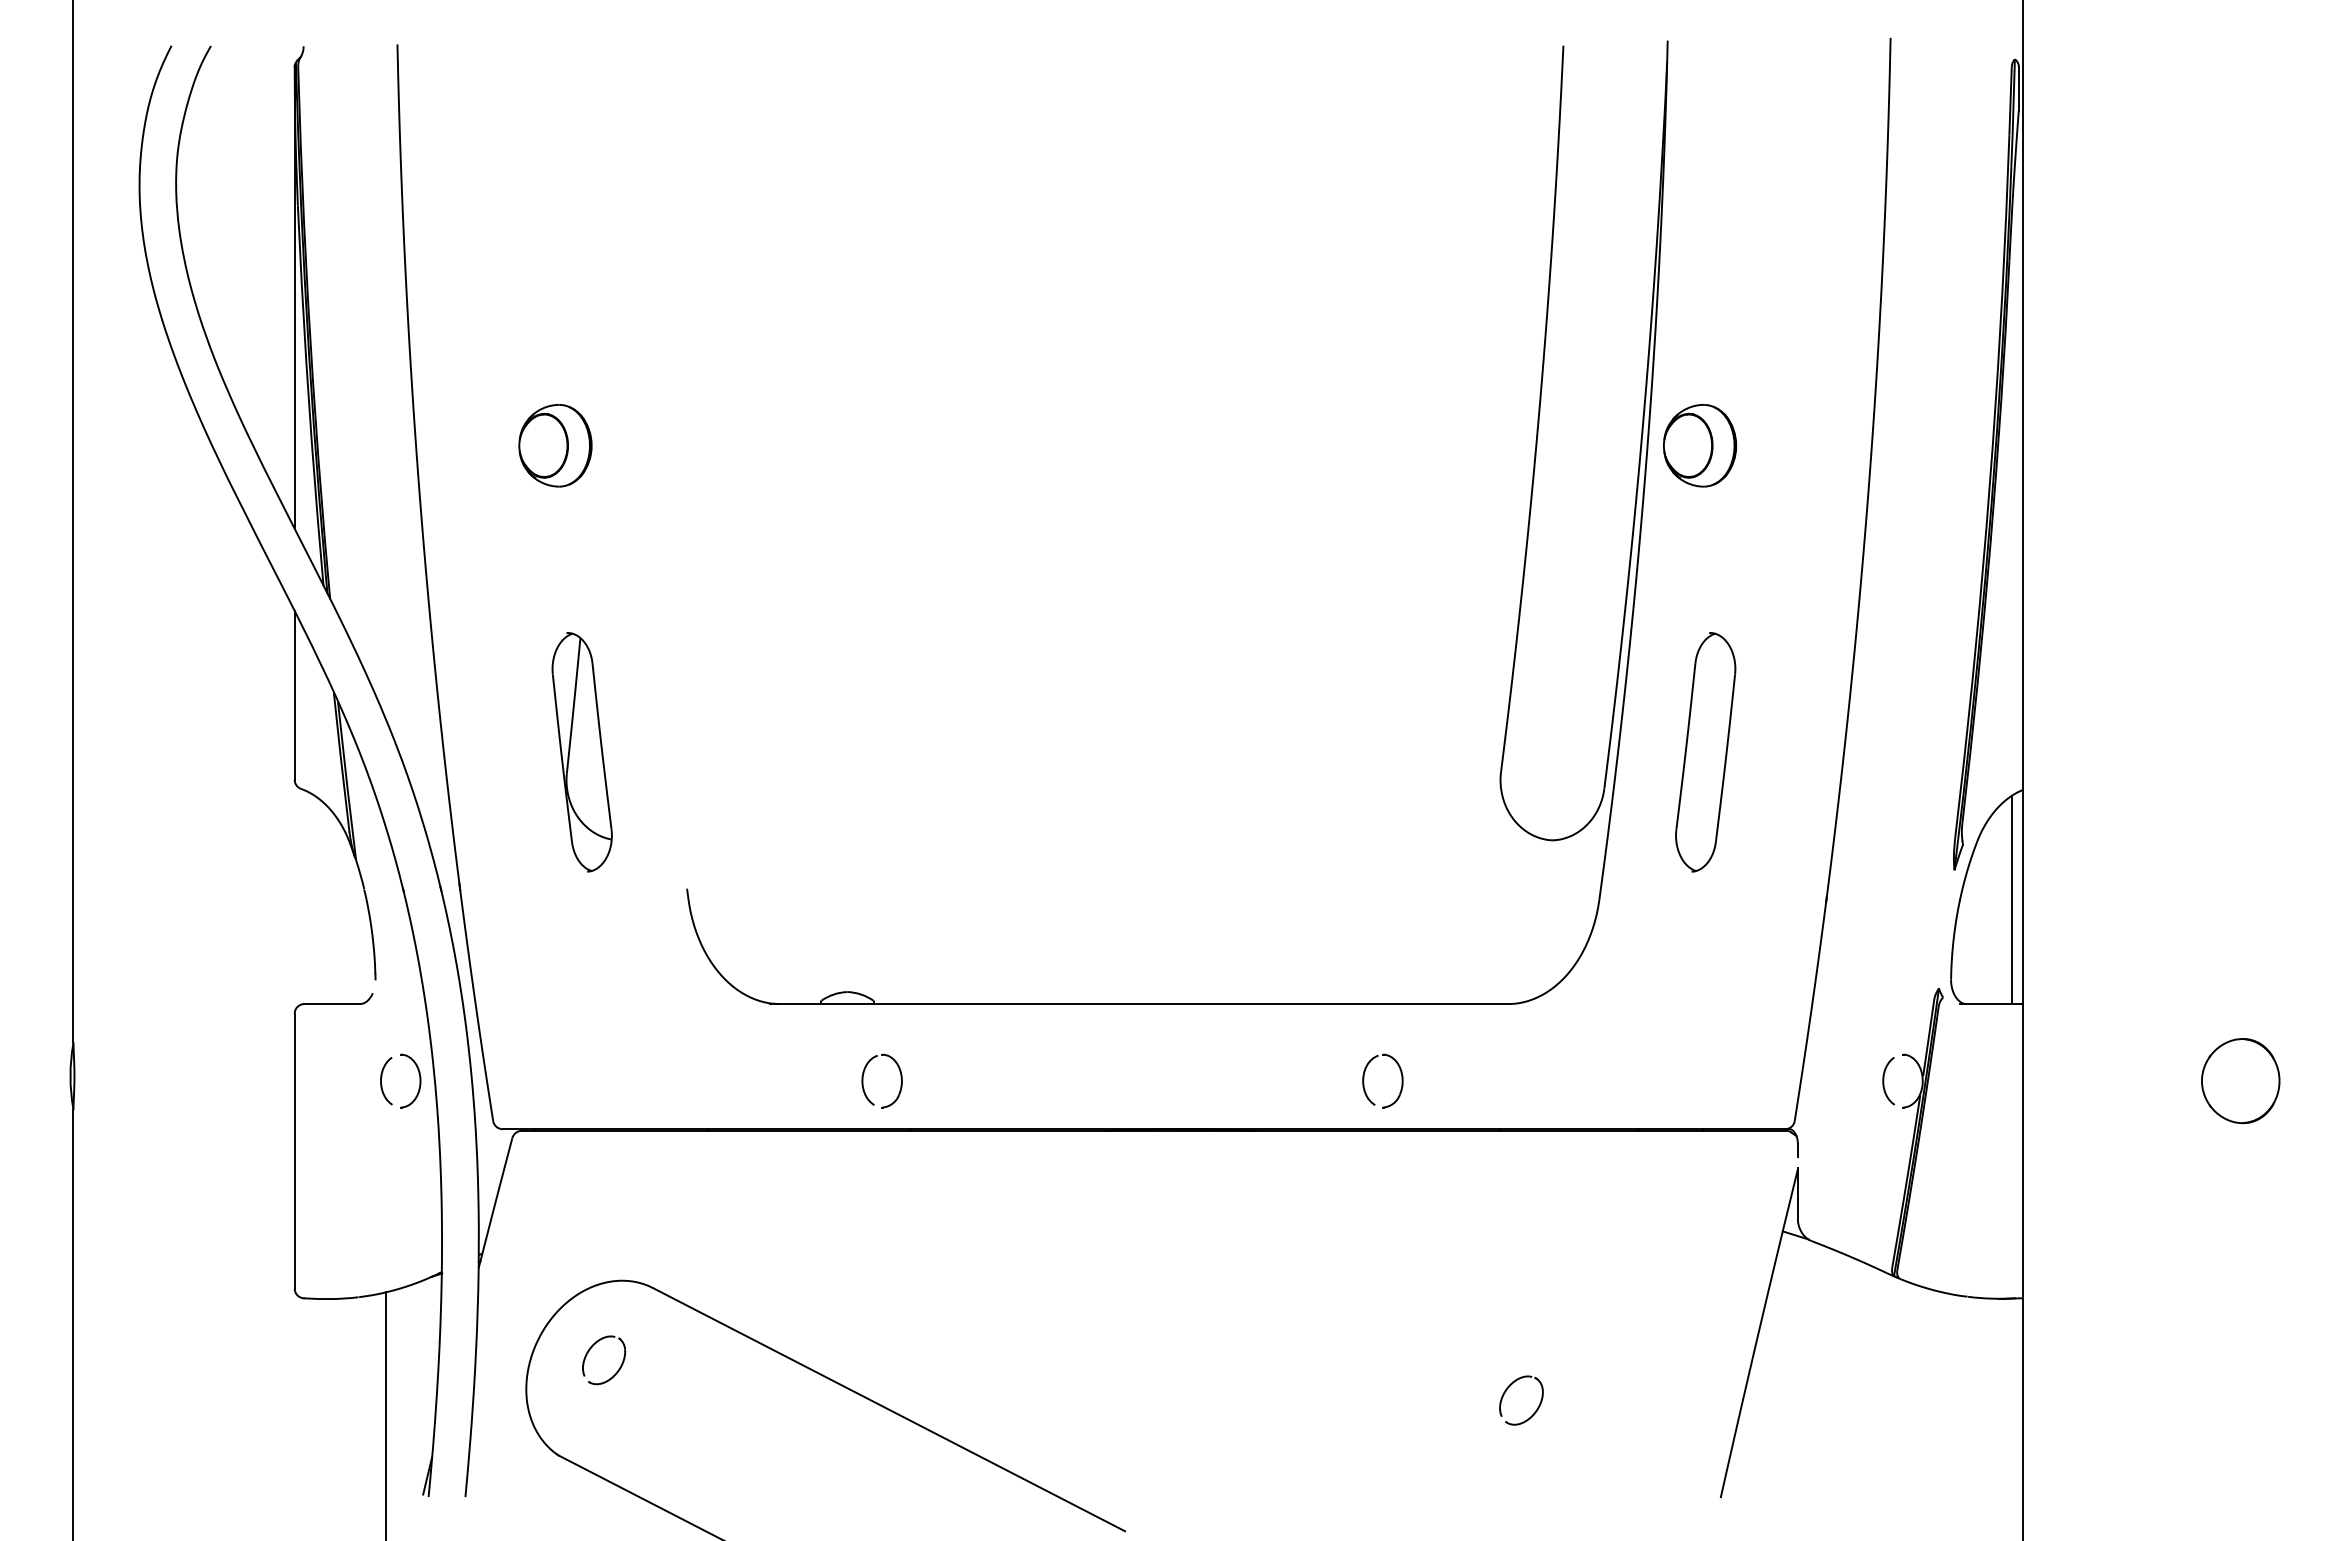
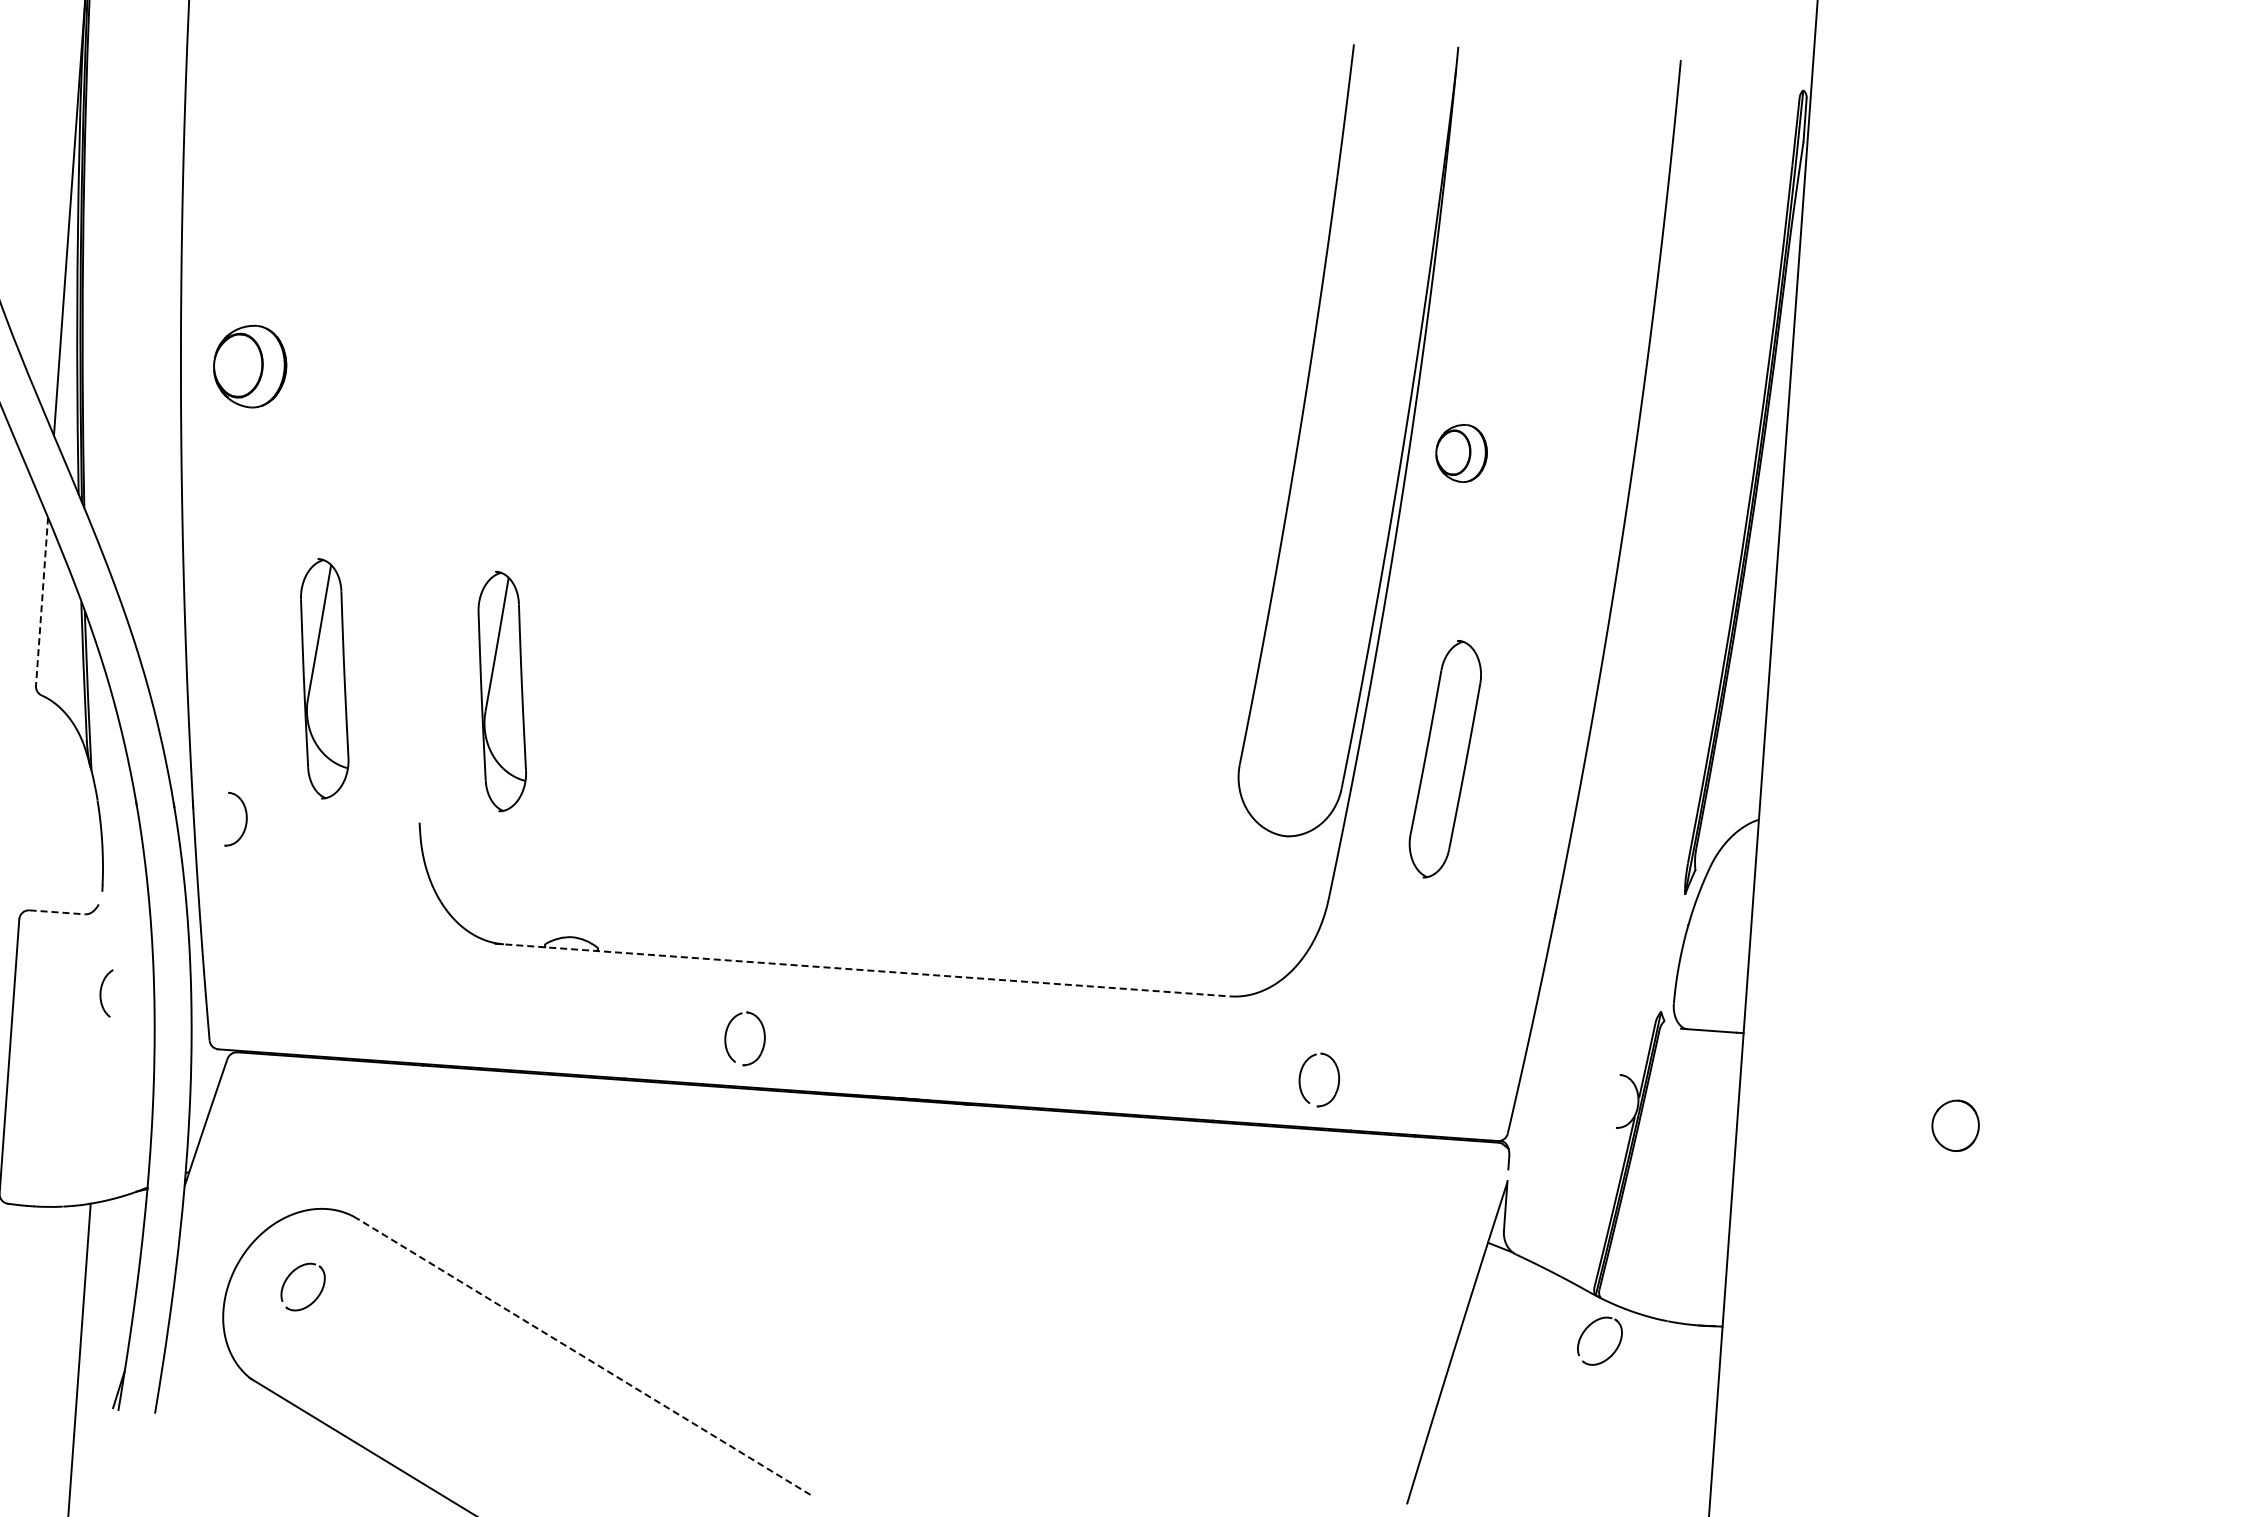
part: (555, 445) -> (250, 366), moved
part: (1699, 445) -> (1461, 452), size x0.7
line: (294, 695) -> (41, 601), solid -> dashed
part: (759, 752) -> (501, 691), added
line: (2011, 899) -> (1739, 928), removed
line: (332, 1004) -> (57, 912), solid -> dashed
line: (1139, 1004) -> (862, 970), solid -> dashed
part: (419, 1080) -> (245, 820), moved
part: (863, 1080) -> (726, 1036), moved
part: (1364, 1080) -> (1301, 1078), moved
curve: (1884, 1081) -> (1600, 1100), removed
part: (2240, 1081) -> (1955, 1126), size x0.6
line: (888, 1409) -> (583, 1356), solid -> dashed
part: (1534, 1411) -> (1612, 1353), moved

